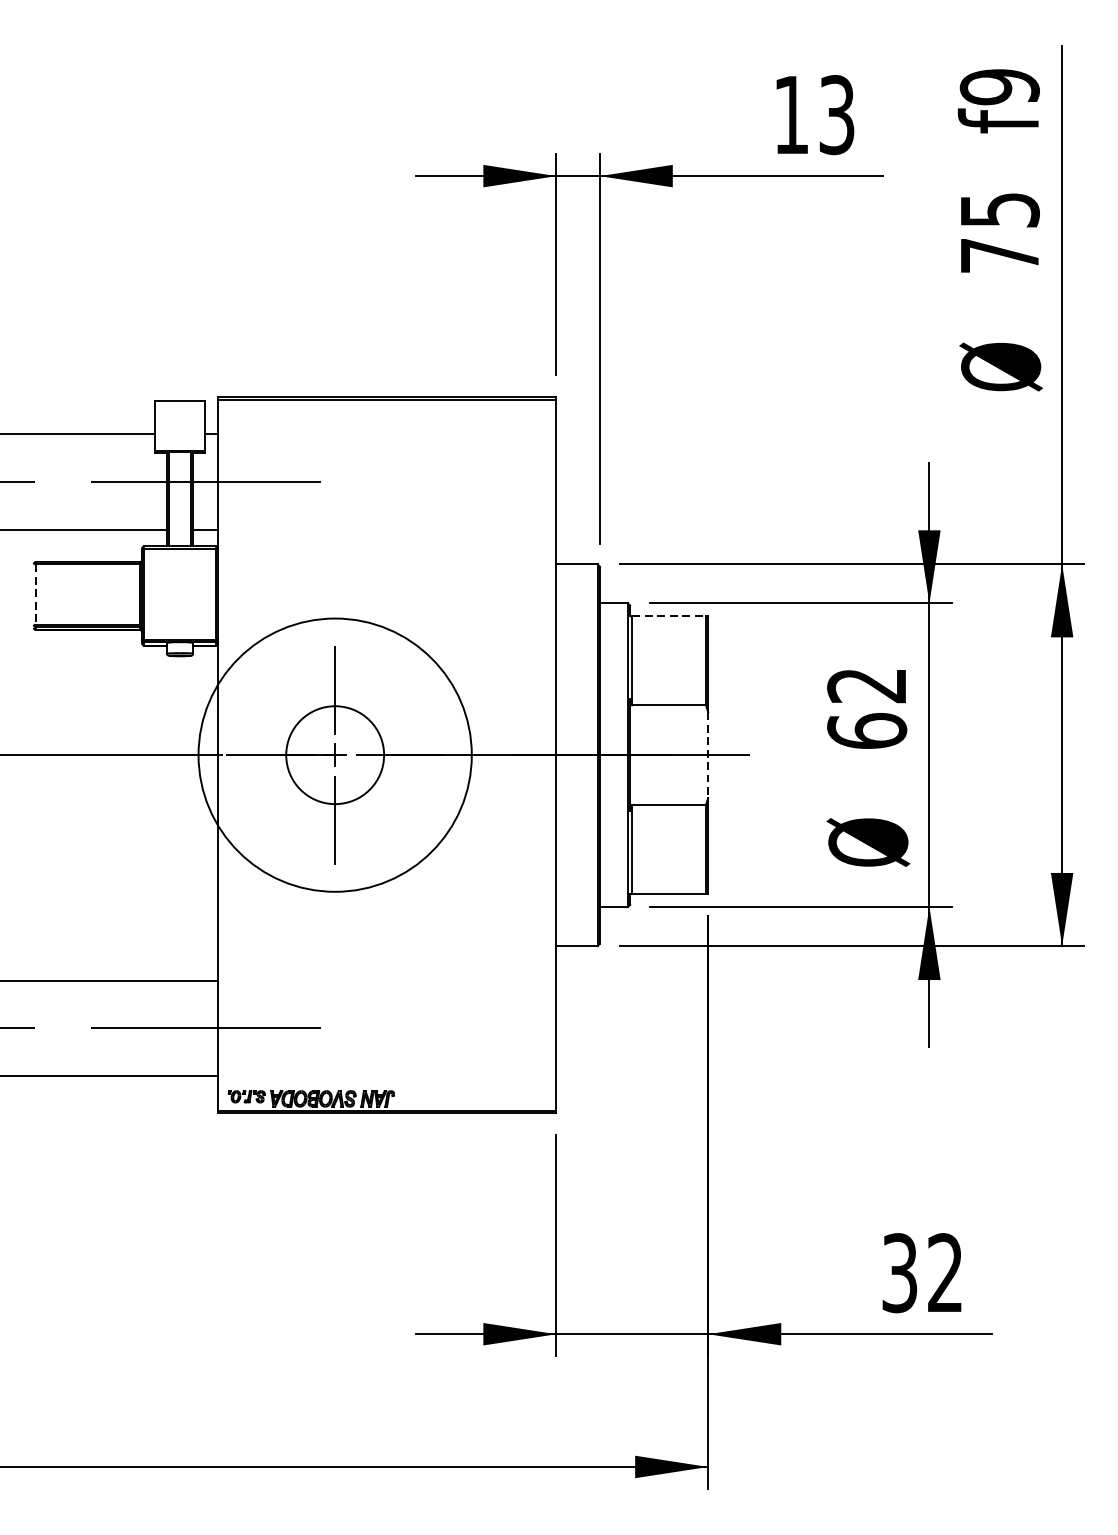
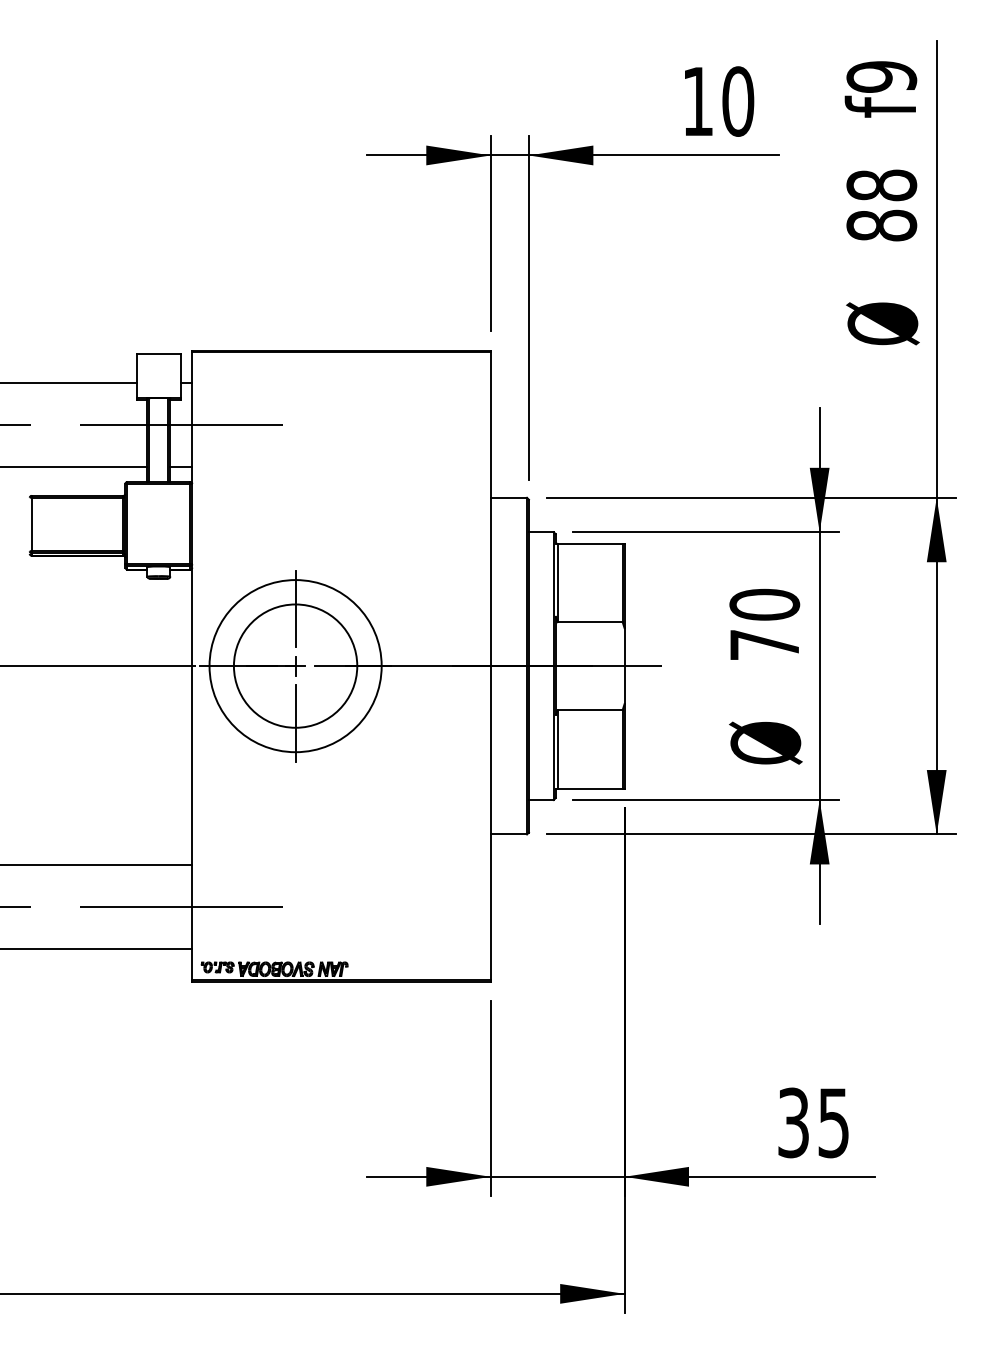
text: (837, 114) -> (738, 101), 13 -> 10
text: (999, 232) -> (881, 205), 75 -> 88
line: (35, 594) -> (31, 524), dashed -> solid
line: (669, 616) -> (590, 543), dashed -> solid
text: (866, 707) -> (764, 624), 62 -> 70
circle: (335, 754) -> (295, 665), size x1.43
circle: (335, 755) -> (295, 666), size x0.71
line: (708, 755) -> (624, 666), dashed -> solid
text: (945, 1272) -> (833, 1122), 32 -> 35

